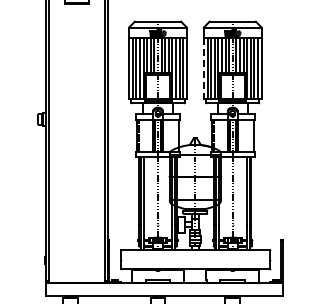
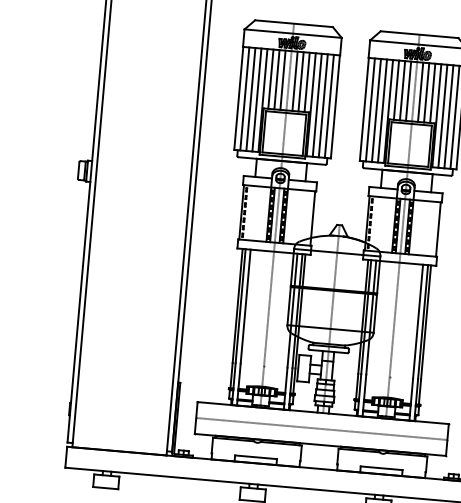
line: (203, 68) -> (363, 109), dashed -> solid
line: (195, 259) -> (322, 428), added

